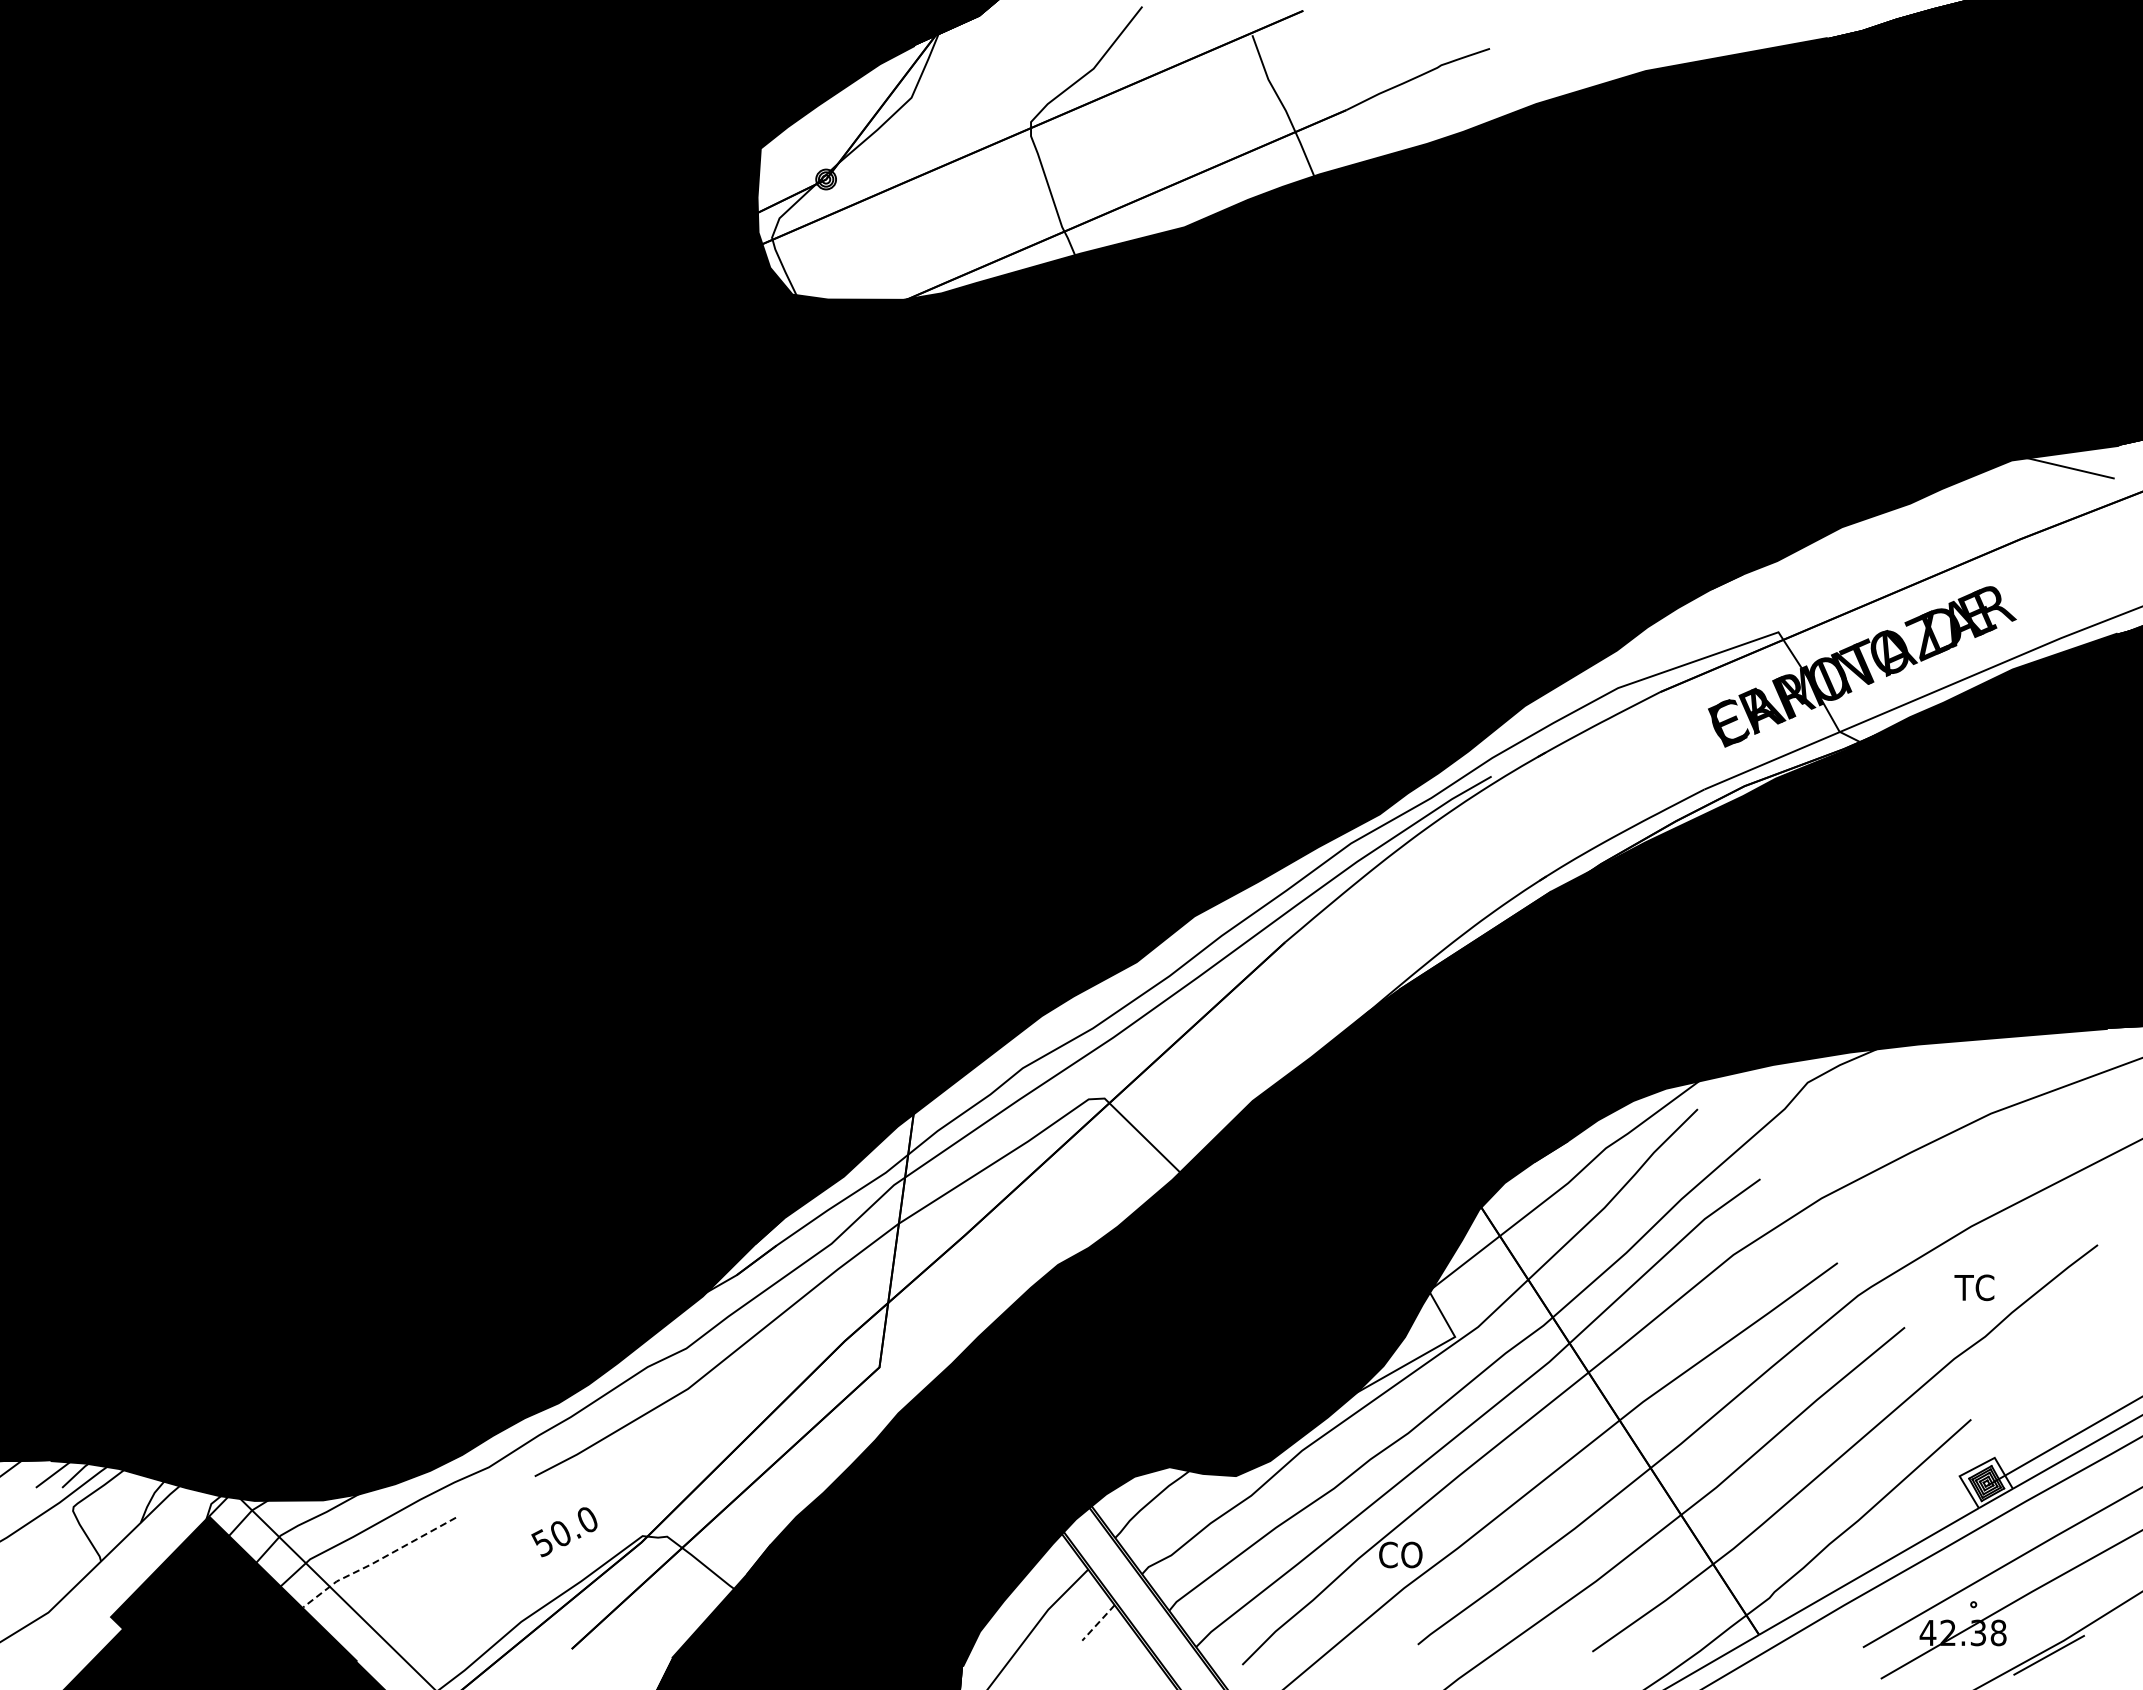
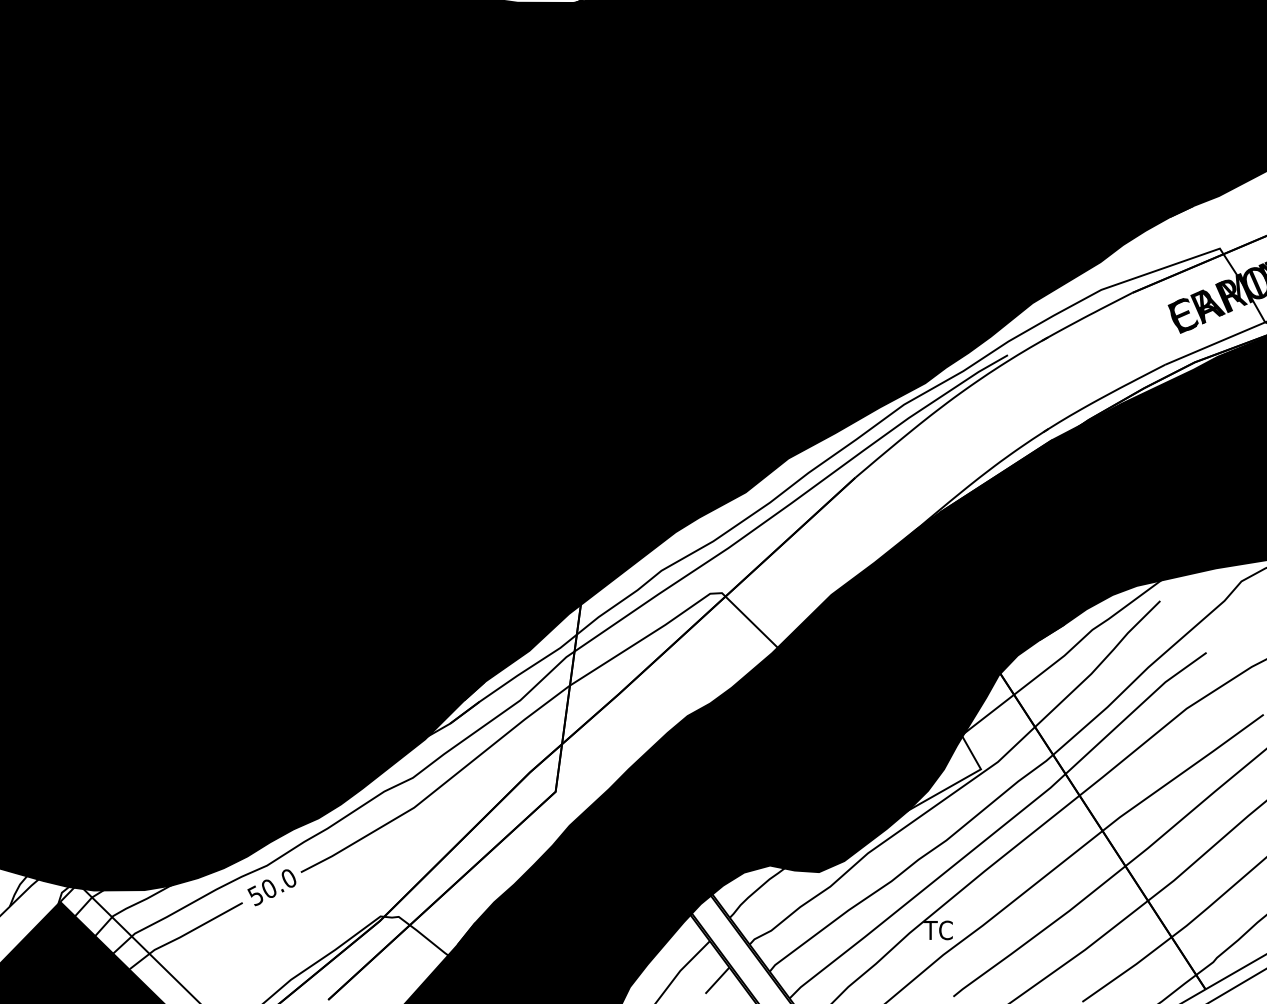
text: (564, 1532) -> (271, 887), moved
text: (1399, 1554) -> (939, 930), CO -> TC
line: (376, 1561) -> (183, 935), dashed -> solid
line: (1098, 1623) -> (717, 981), dashed -> solid

